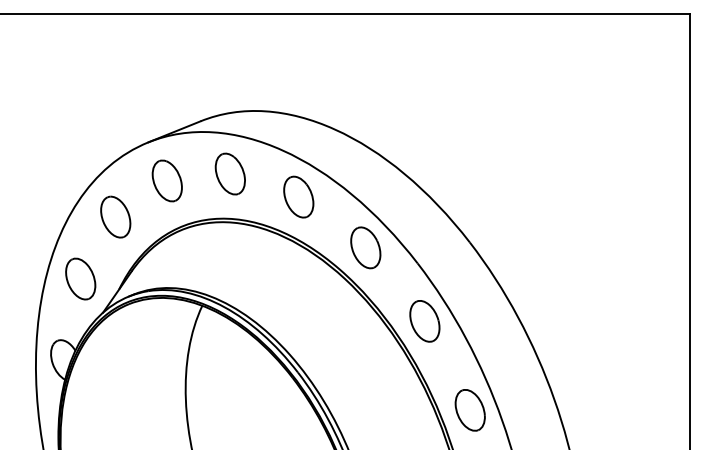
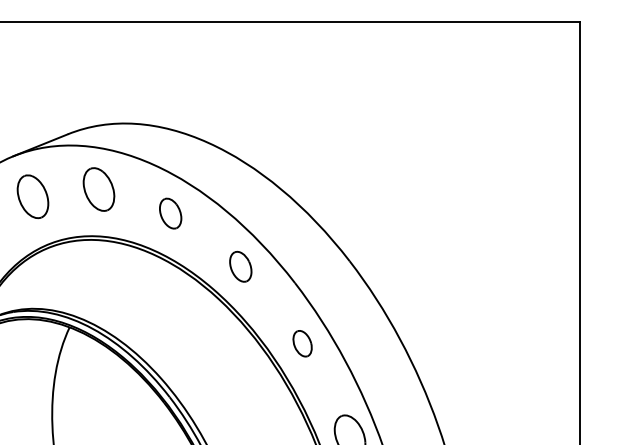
part: (298, 196) -> (170, 213), size x0.7
part: (365, 247) -> (240, 266), size x0.7
part: (424, 321) -> (302, 343), size x0.6

